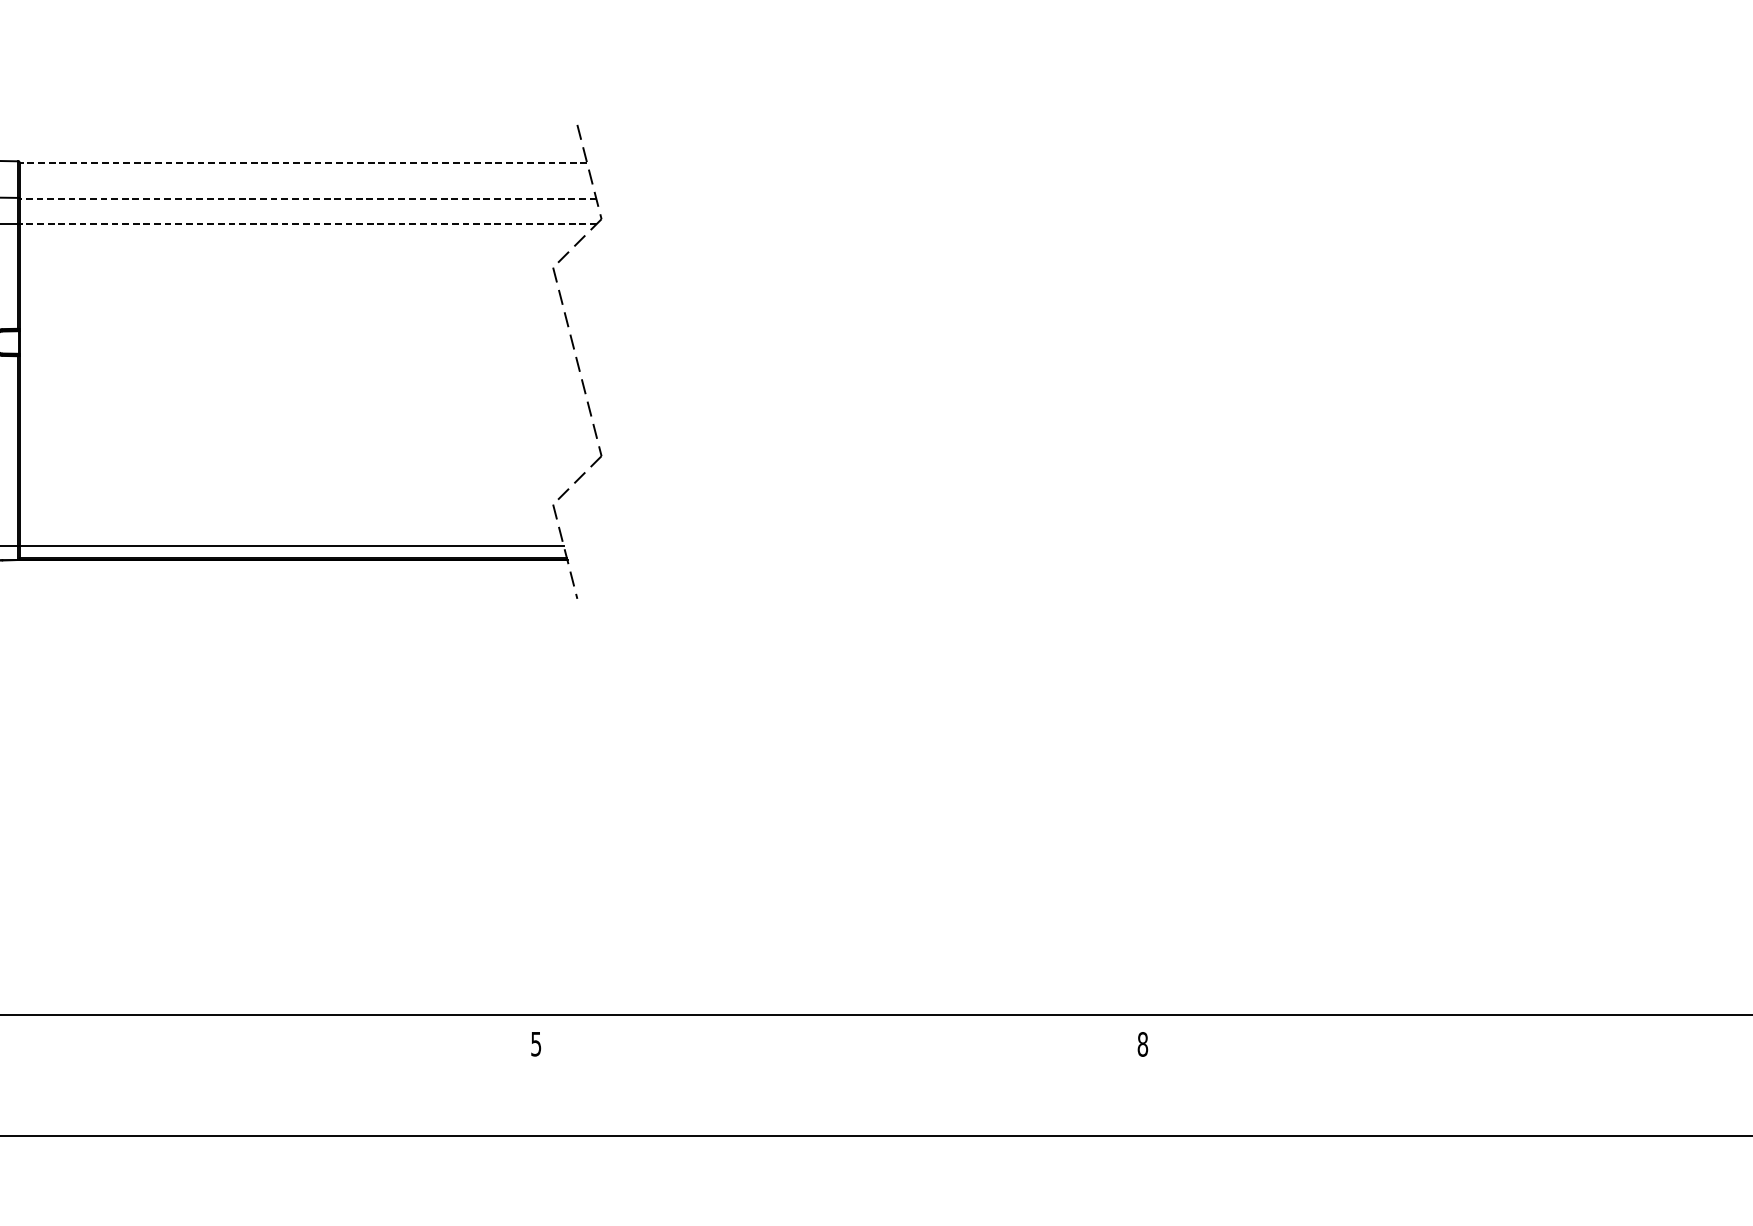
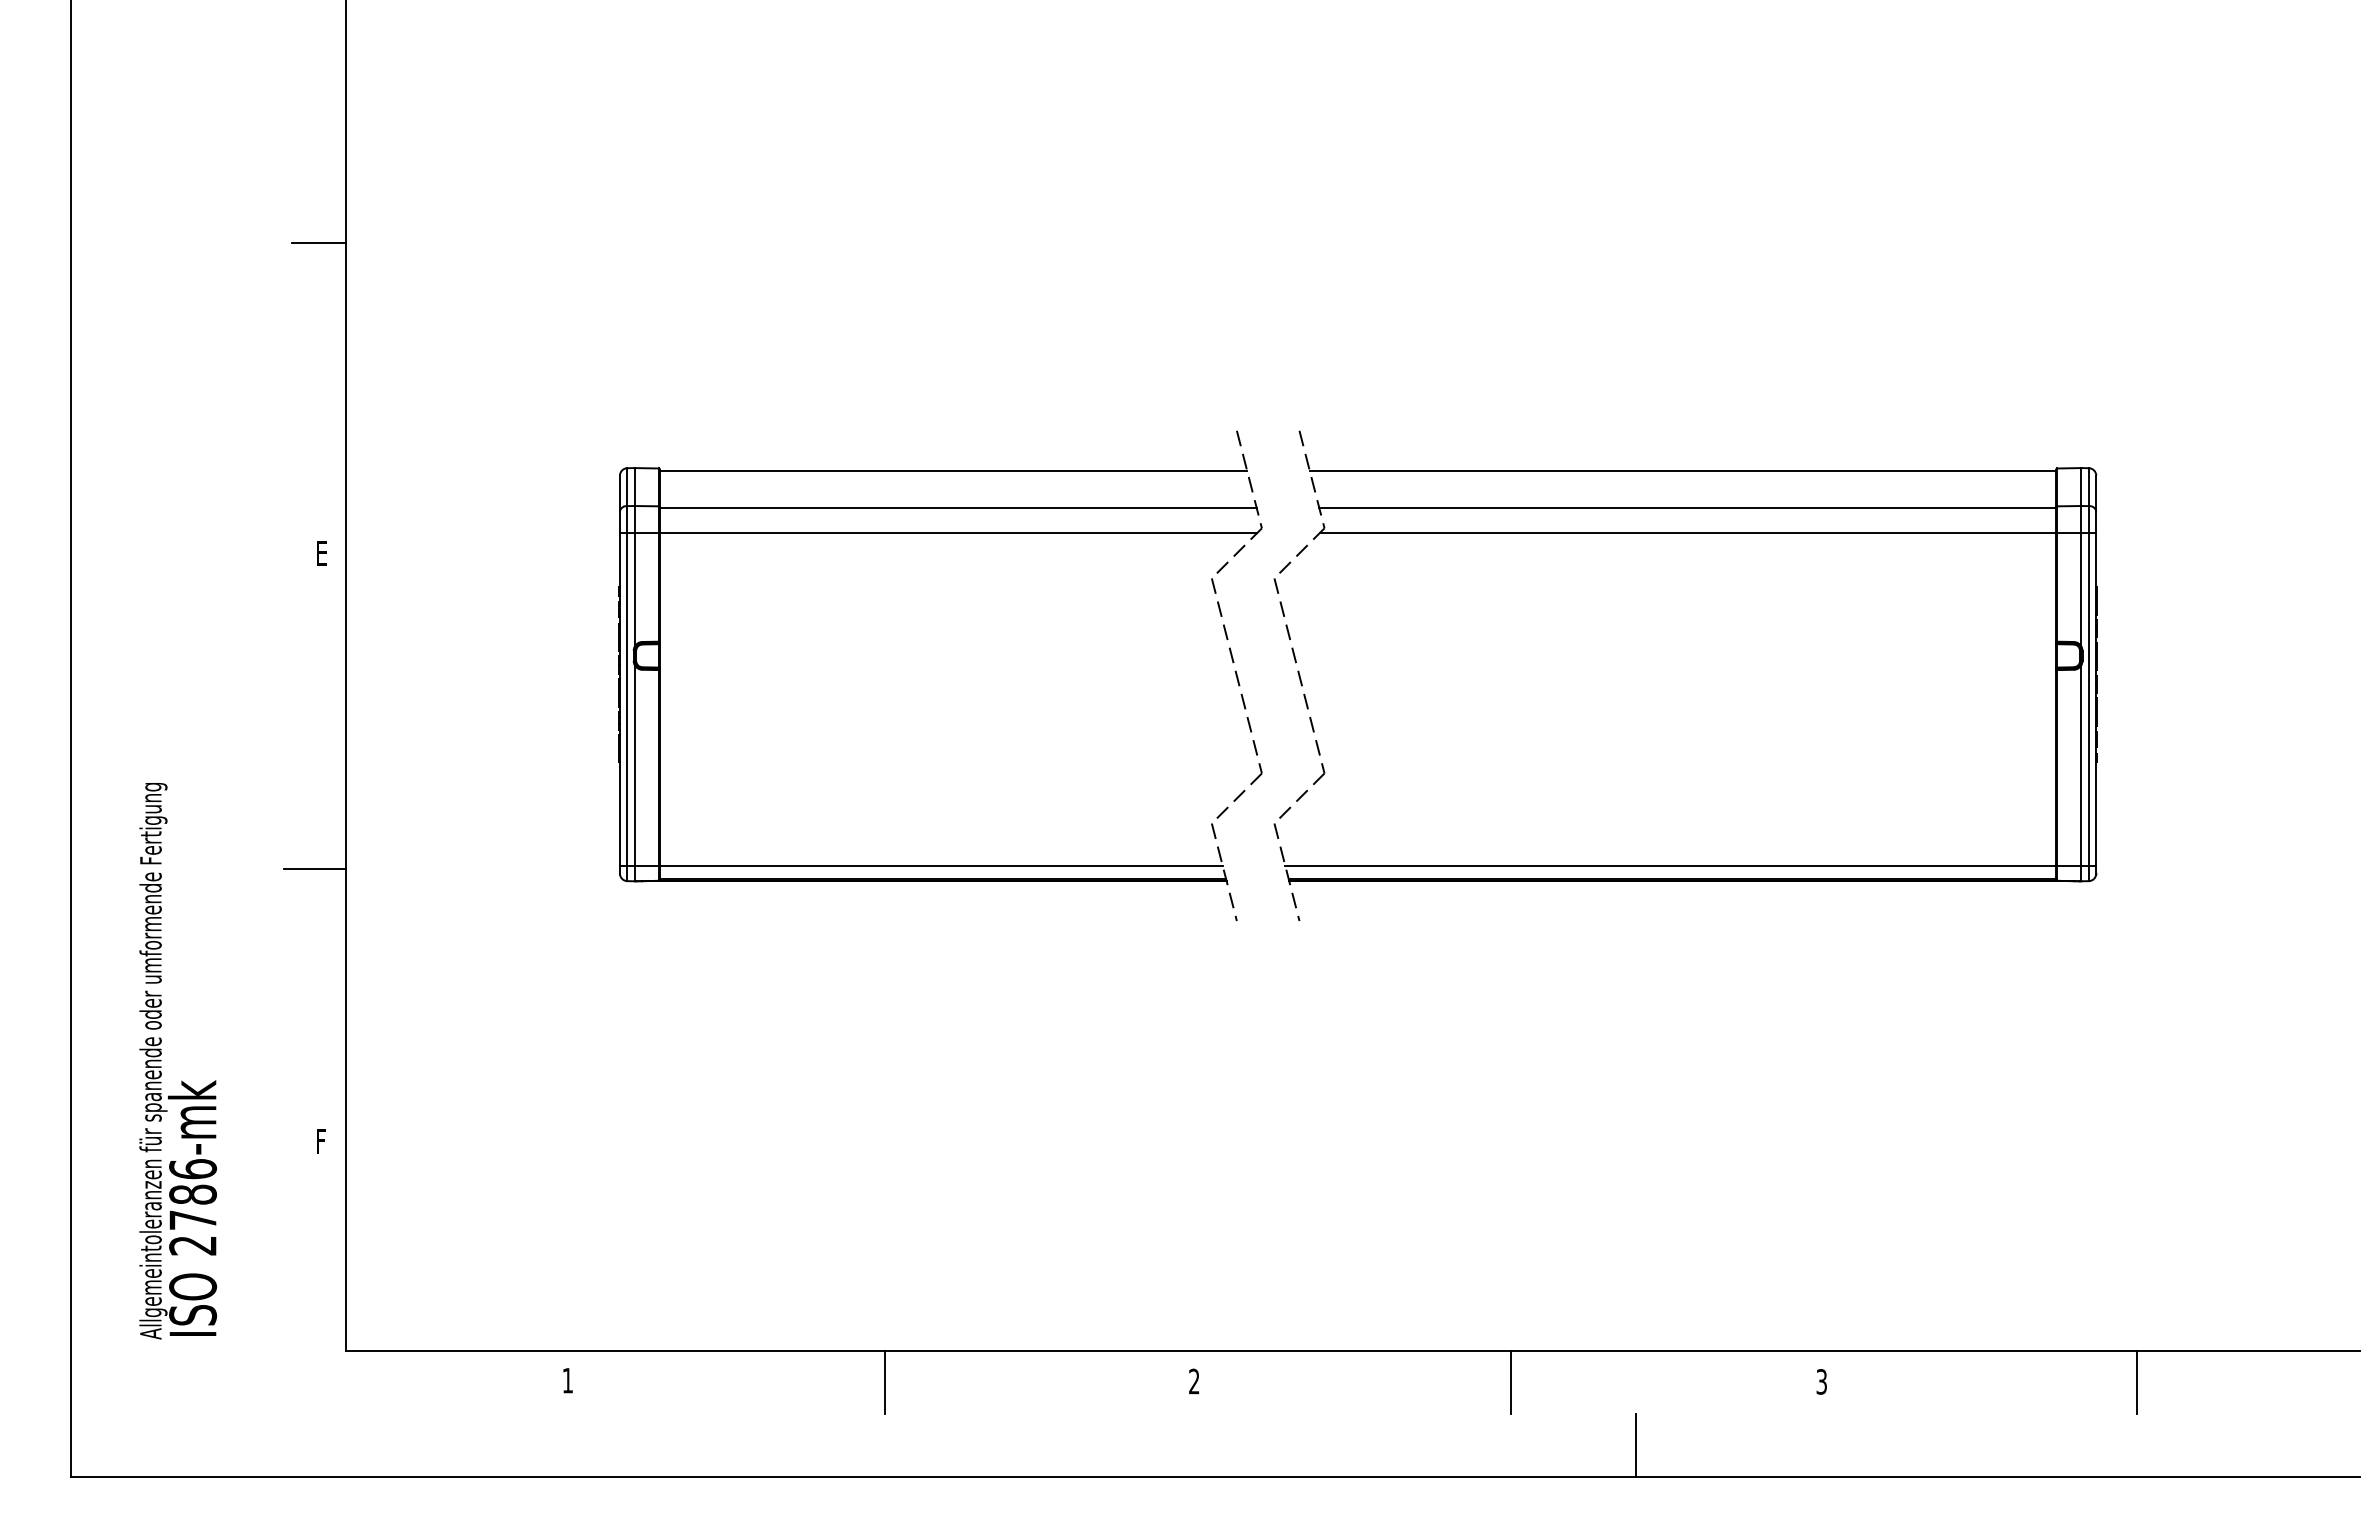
line: (303, 163) -> (953, 470), dashed -> solid
line: (307, 199) -> (957, 507), dashed -> solid
line: (308, 224) -> (958, 533), dashed -> solid
part: (1011, 224) -> (1685, 533), added
text: (536, 1044) -> (1194, 1381), 5 -> 2
text: (1142, 1044) -> (1821, 1381), 8 -> 3
line: (236, 1045) -> (884, 1382), added
line: (841, 1045) -> (1510, 1382), added
line: (1447, 1045) -> (2136, 1382), added
line: (962, 1104) -> (1635, 1444), added

